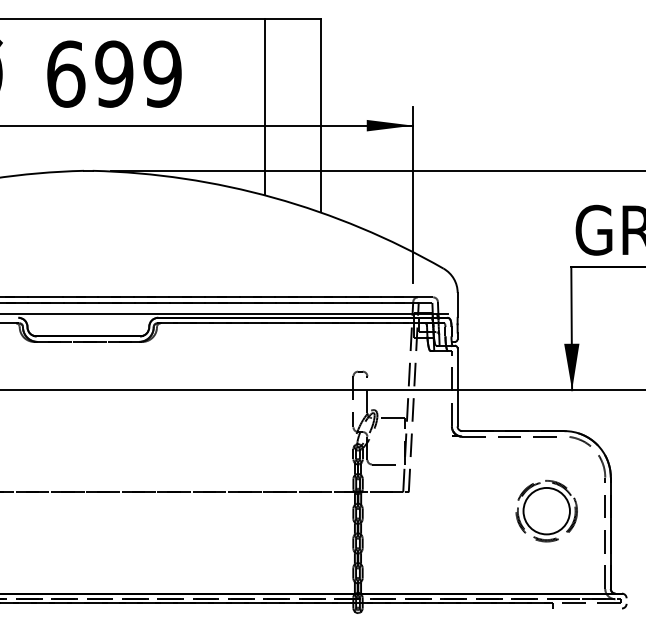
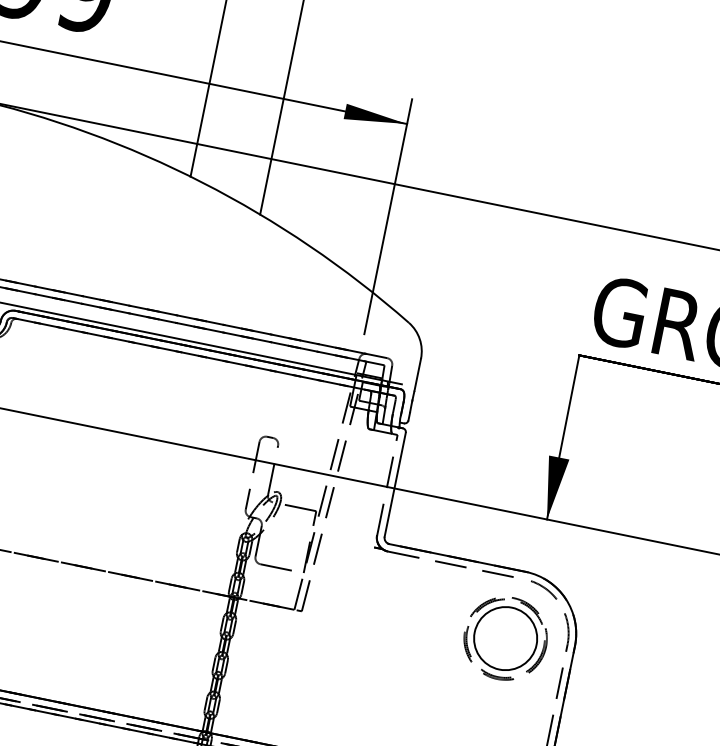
part: (546, 510) -> (505, 637), moved

